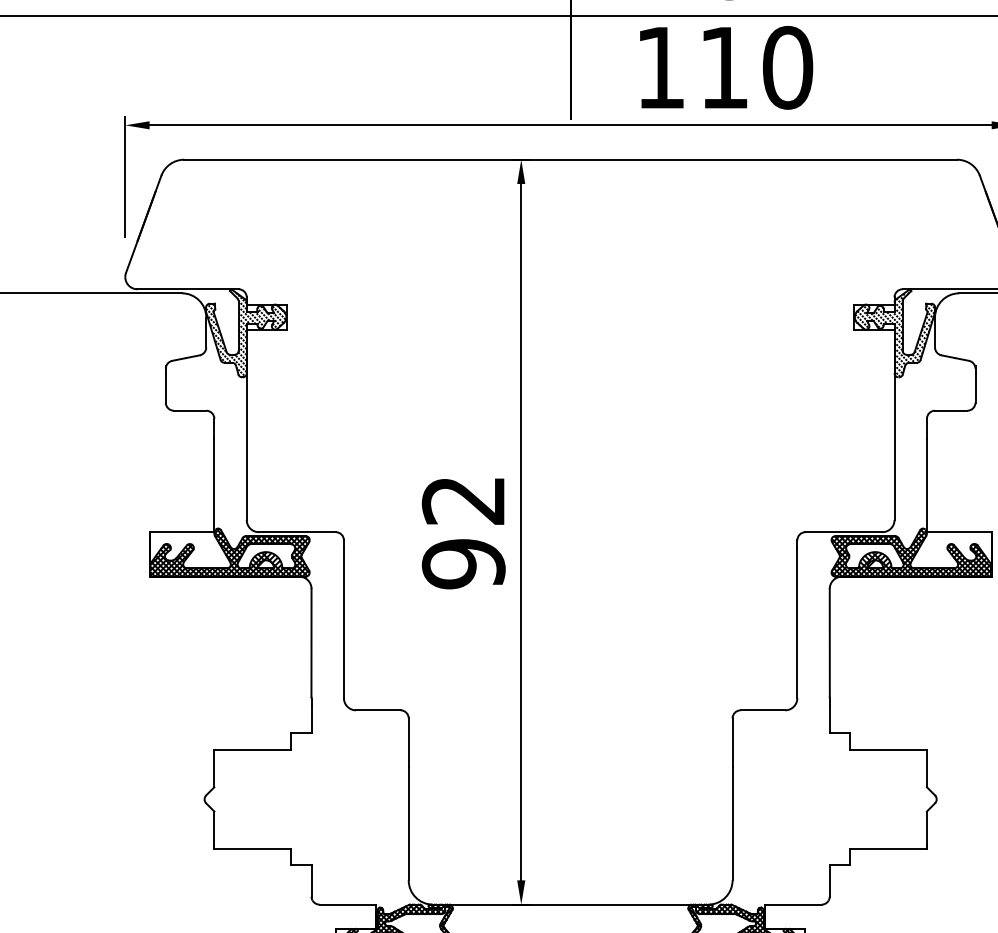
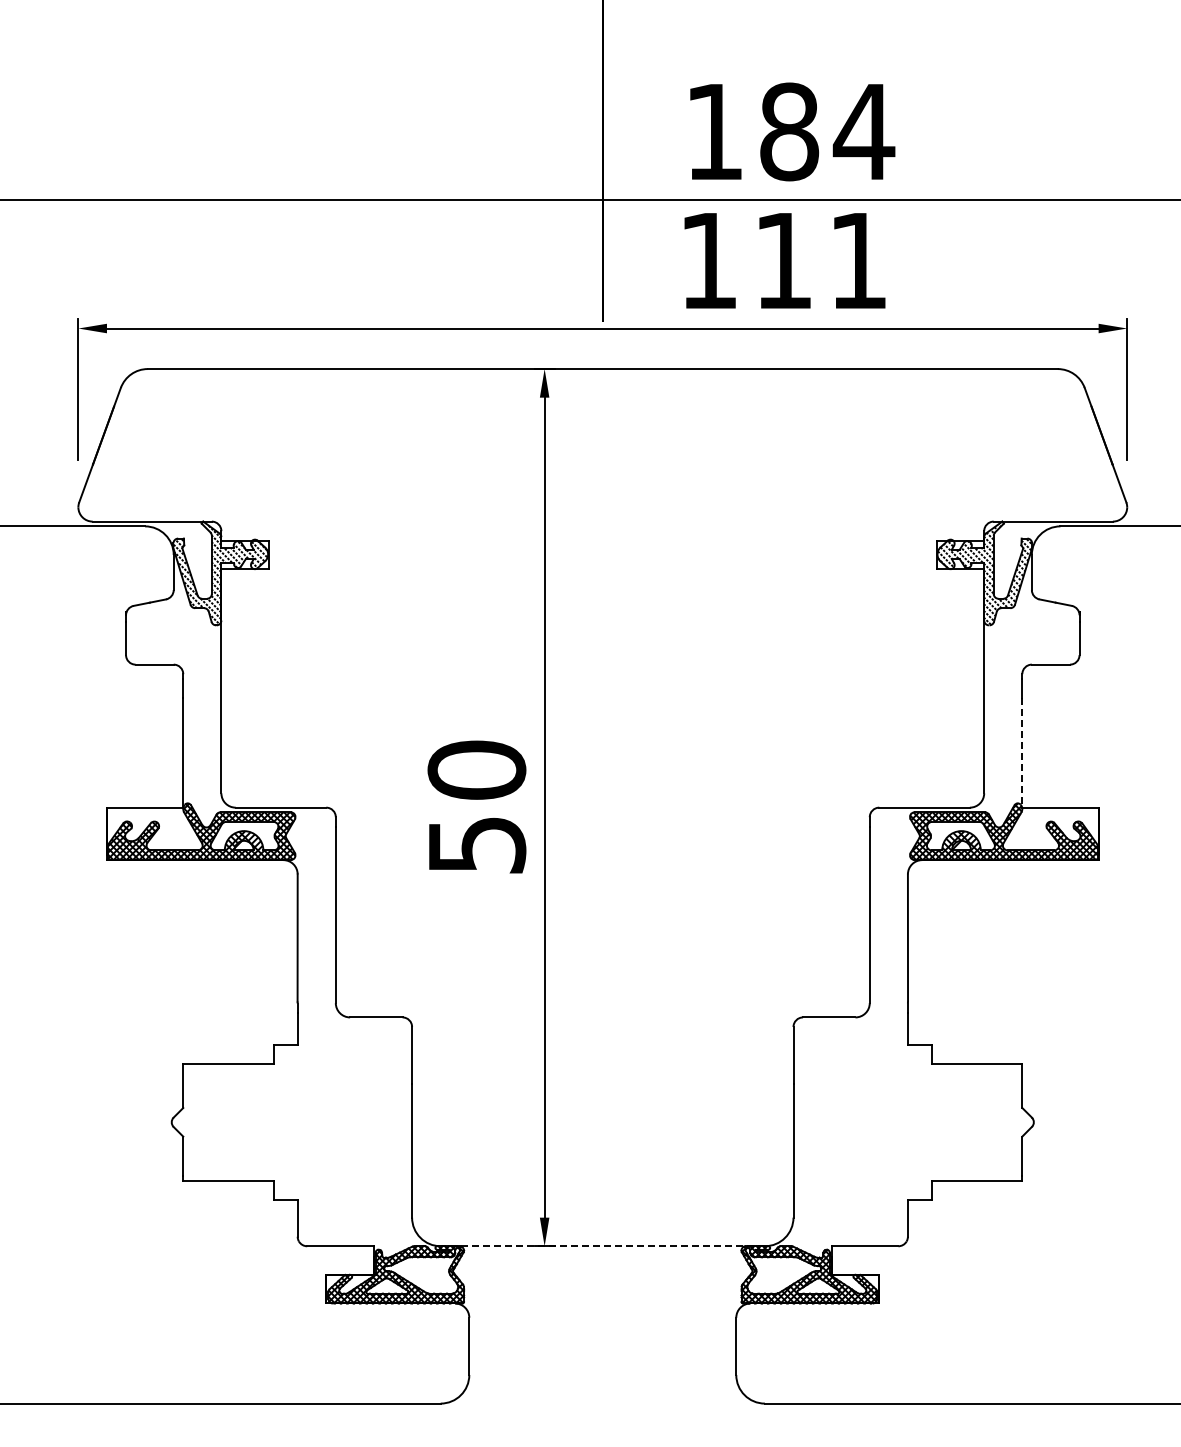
text: (787, 67) -> (858, 260), 110 -> 111
line: (927, 485) -> (1022, 752), solid -> dashed
text: (463, 532) -> (476, 807), 92 -> 50
line: (570, 904) -> (602, 1246), solid -> dashed

